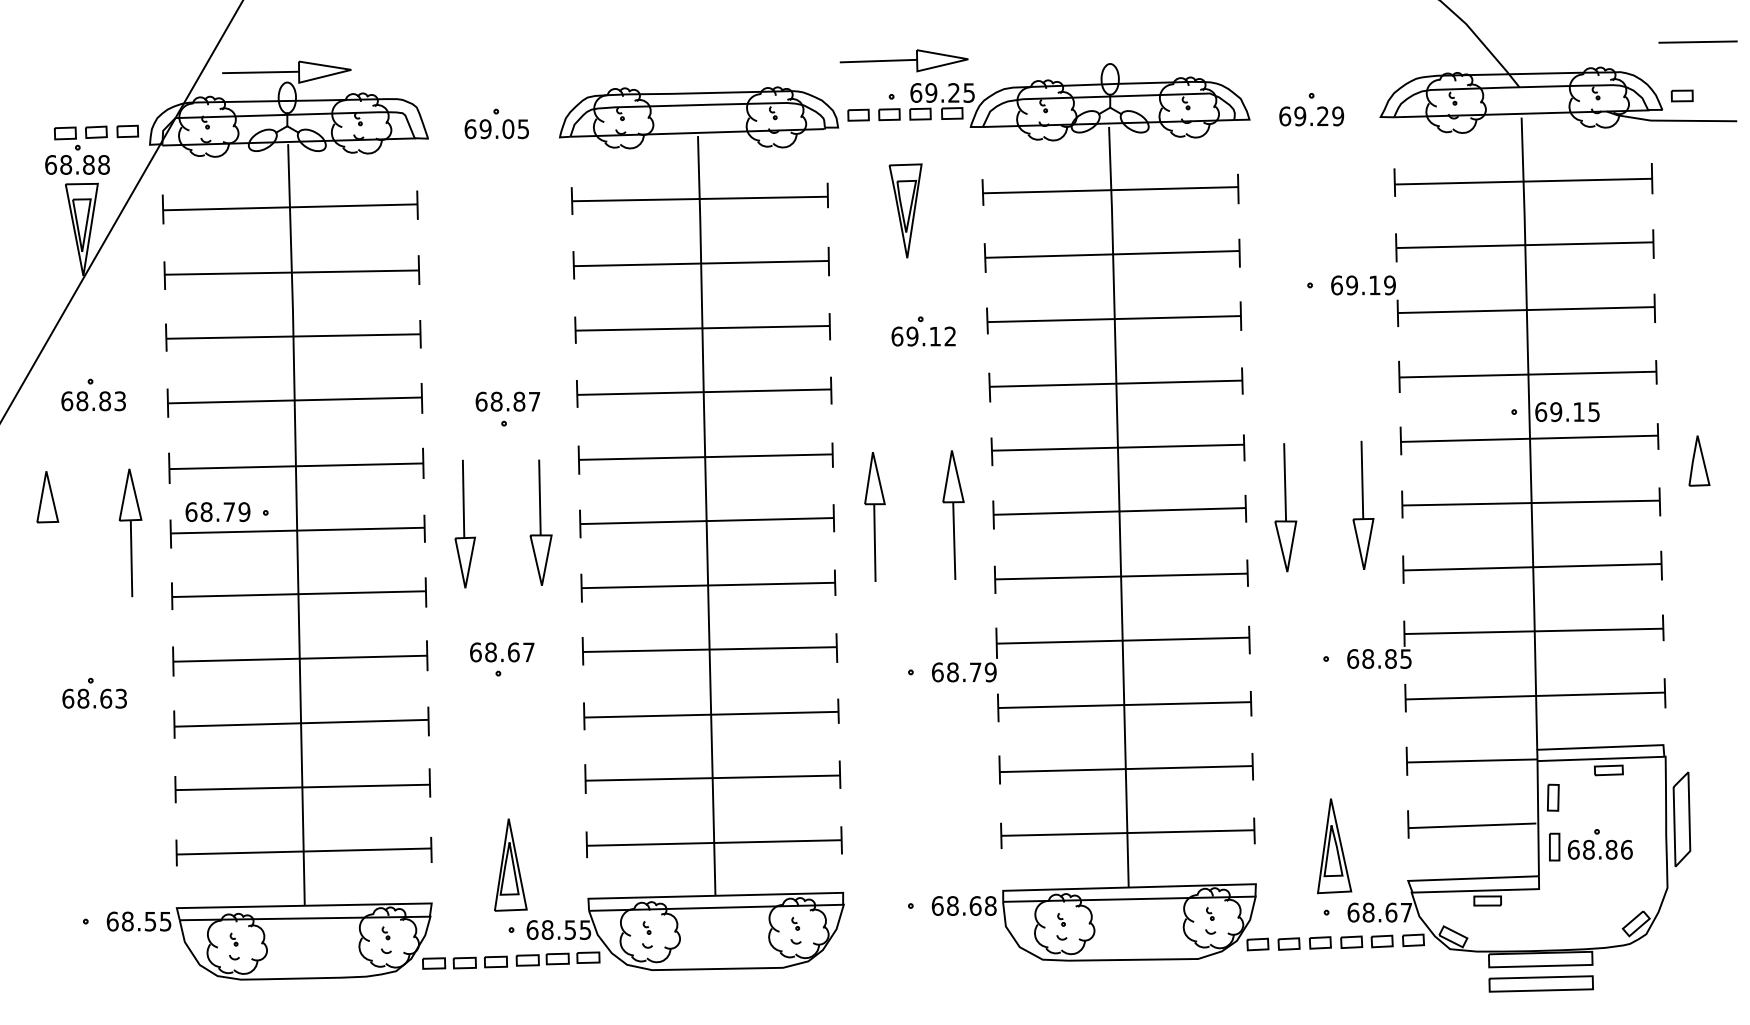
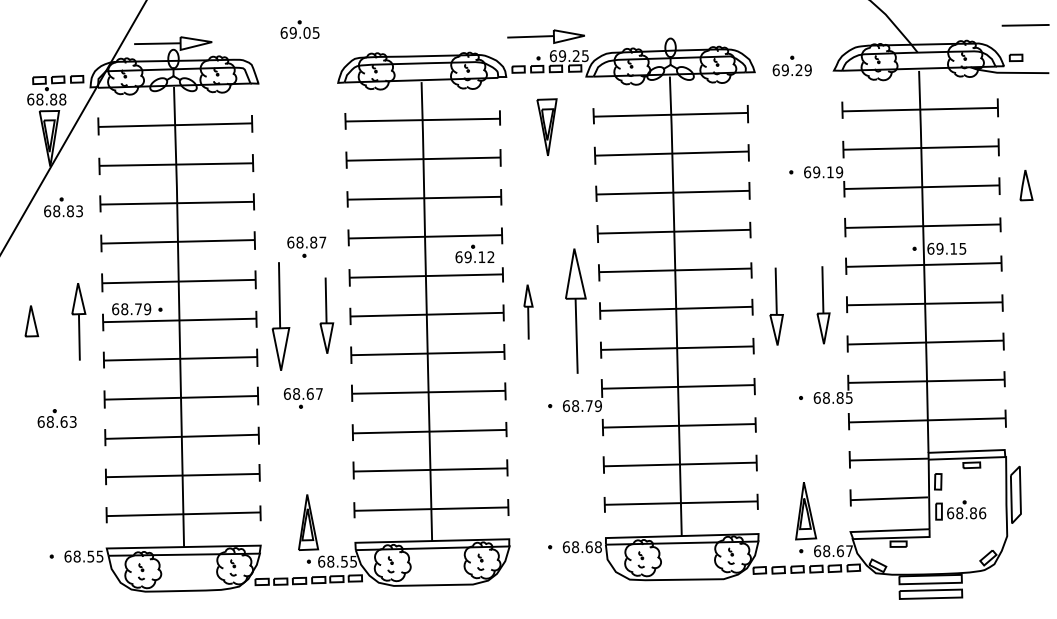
part: (495, 123) -> (299, 29), moved
part: (923, 330) -> (474, 253), moved
part: (93, 394) -> (63, 207), moved
part: (1699, 461) -> (1026, 185), moved
part: (47, 497) -> (31, 321), moved
part: (952, 514) -> (575, 310), size x1.6
part: (875, 515) -> (528, 311), size x0.7
part: (464, 524) -> (280, 316), size x1.4

